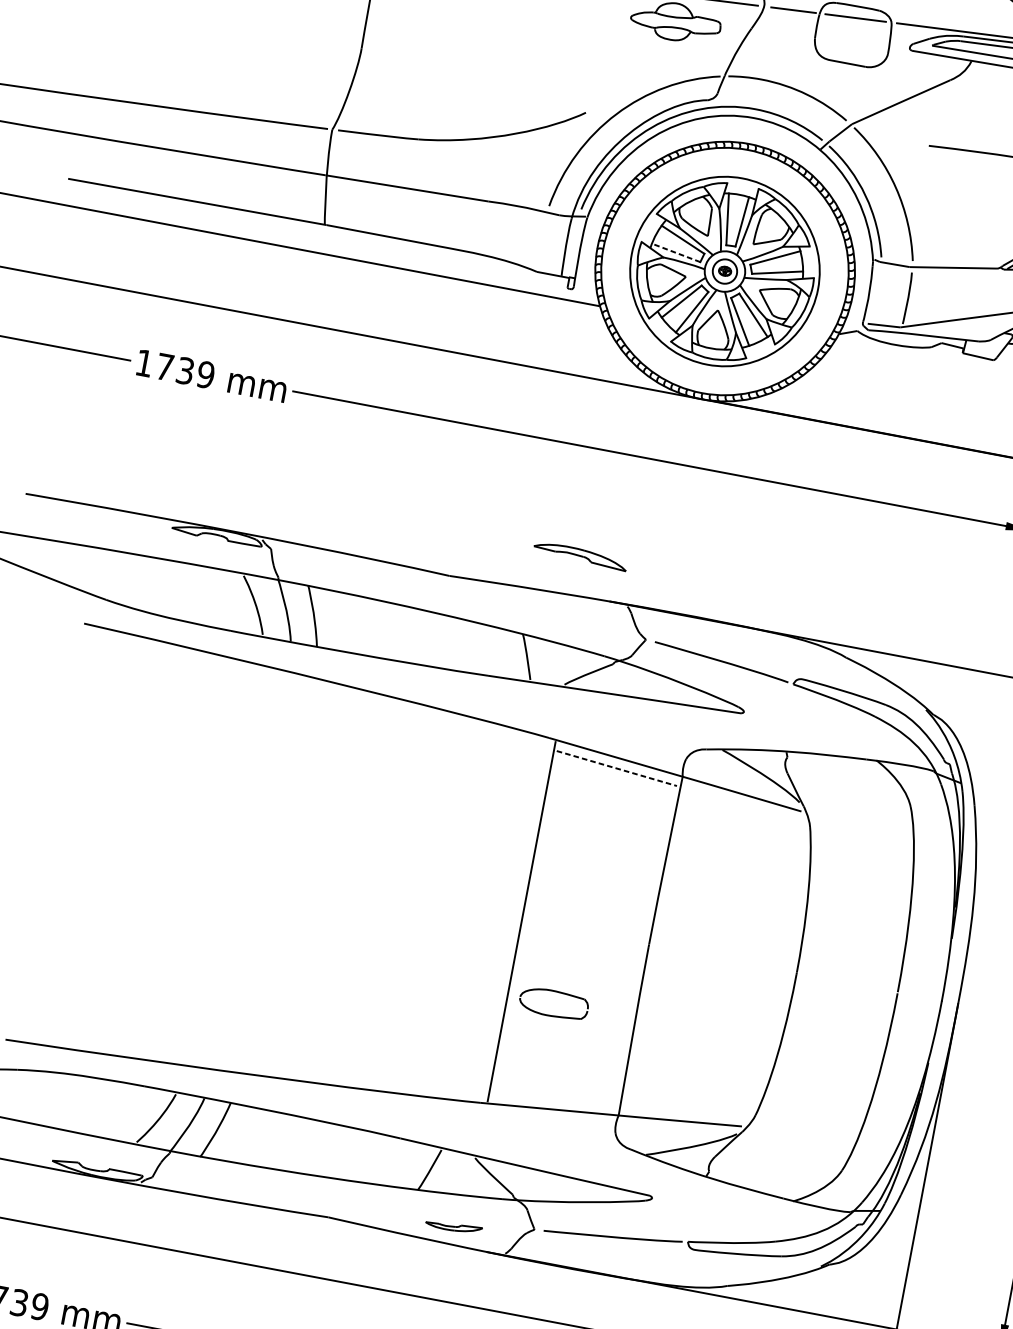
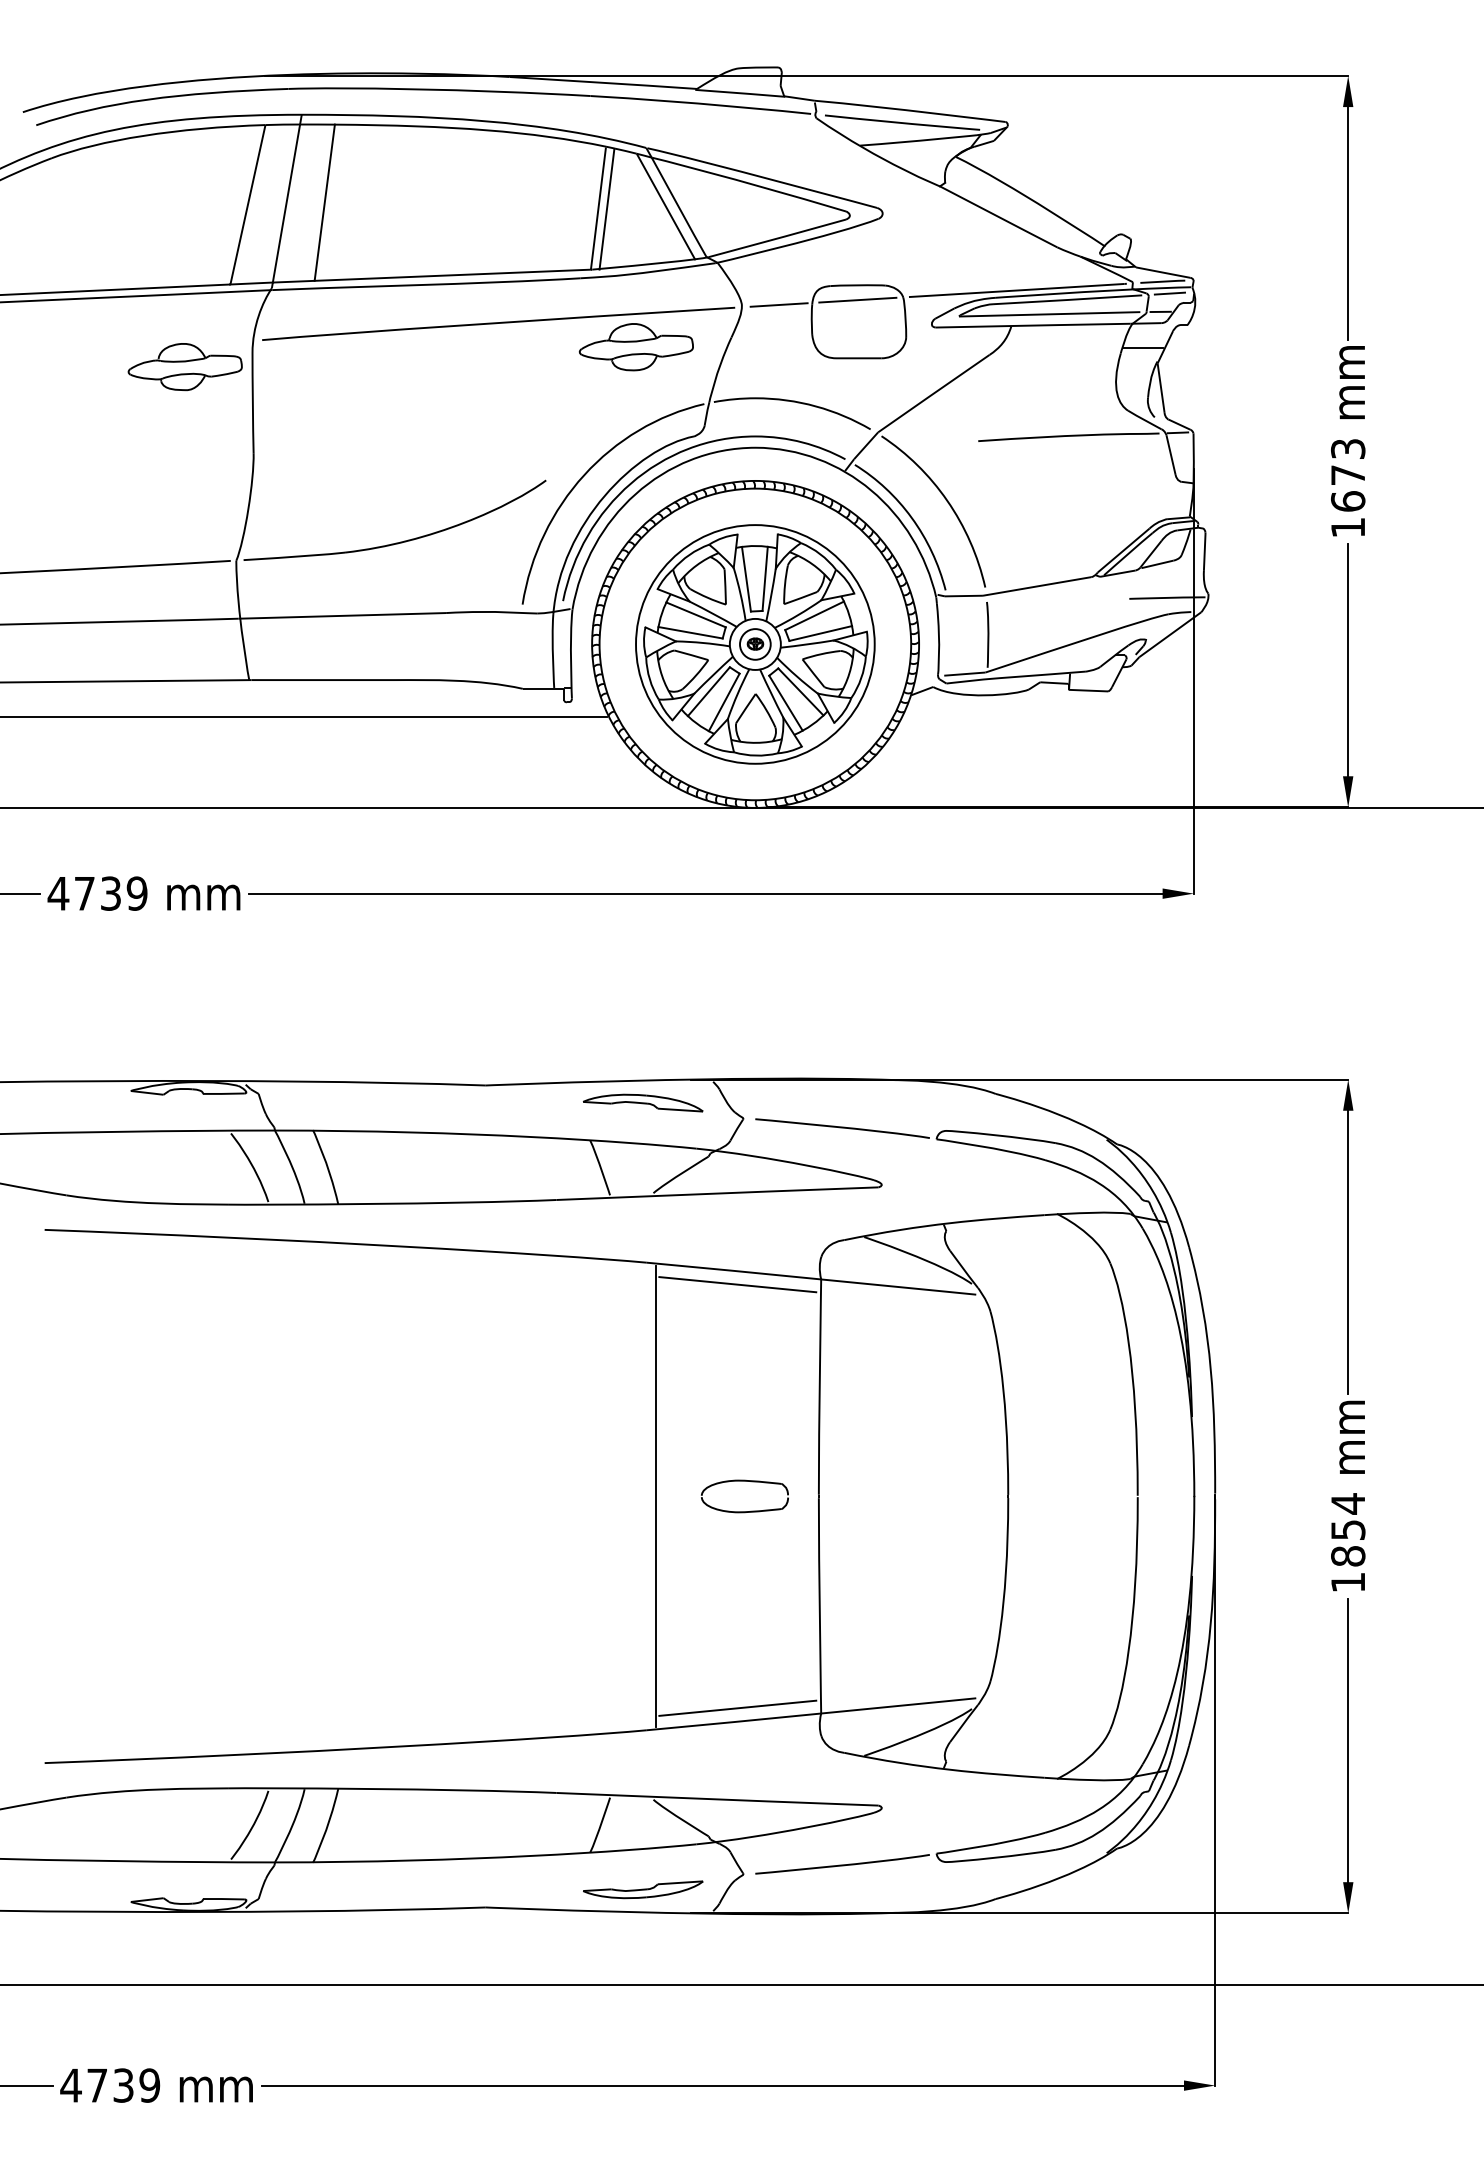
line: (676, 252) -> (690, 632), dashed -> solid
text: (144, 363) -> (58, 893), 1739 -> 4739
part: (580, 555) -> (643, 1102), moved
line: (616, 768) -> (737, 1284), dashed -> solid
part: (555, 992) -> (744, 1481), moved
line: (554, 1098) -> (737, 1707), added
part: (454, 1226) -> (643, 1889), size x1.67

